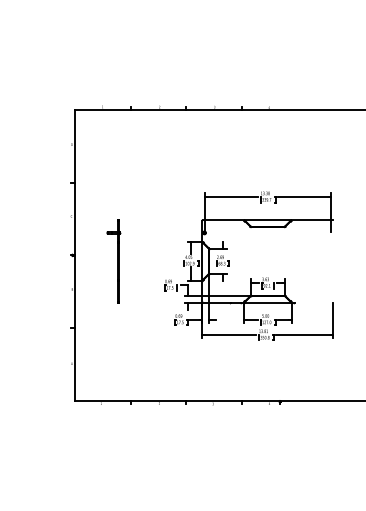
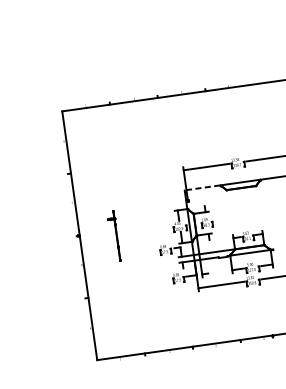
line: (223, 220) -> (202, 188), solid -> dashed
part: (113, 261) -> (113, 236), size x0.7

